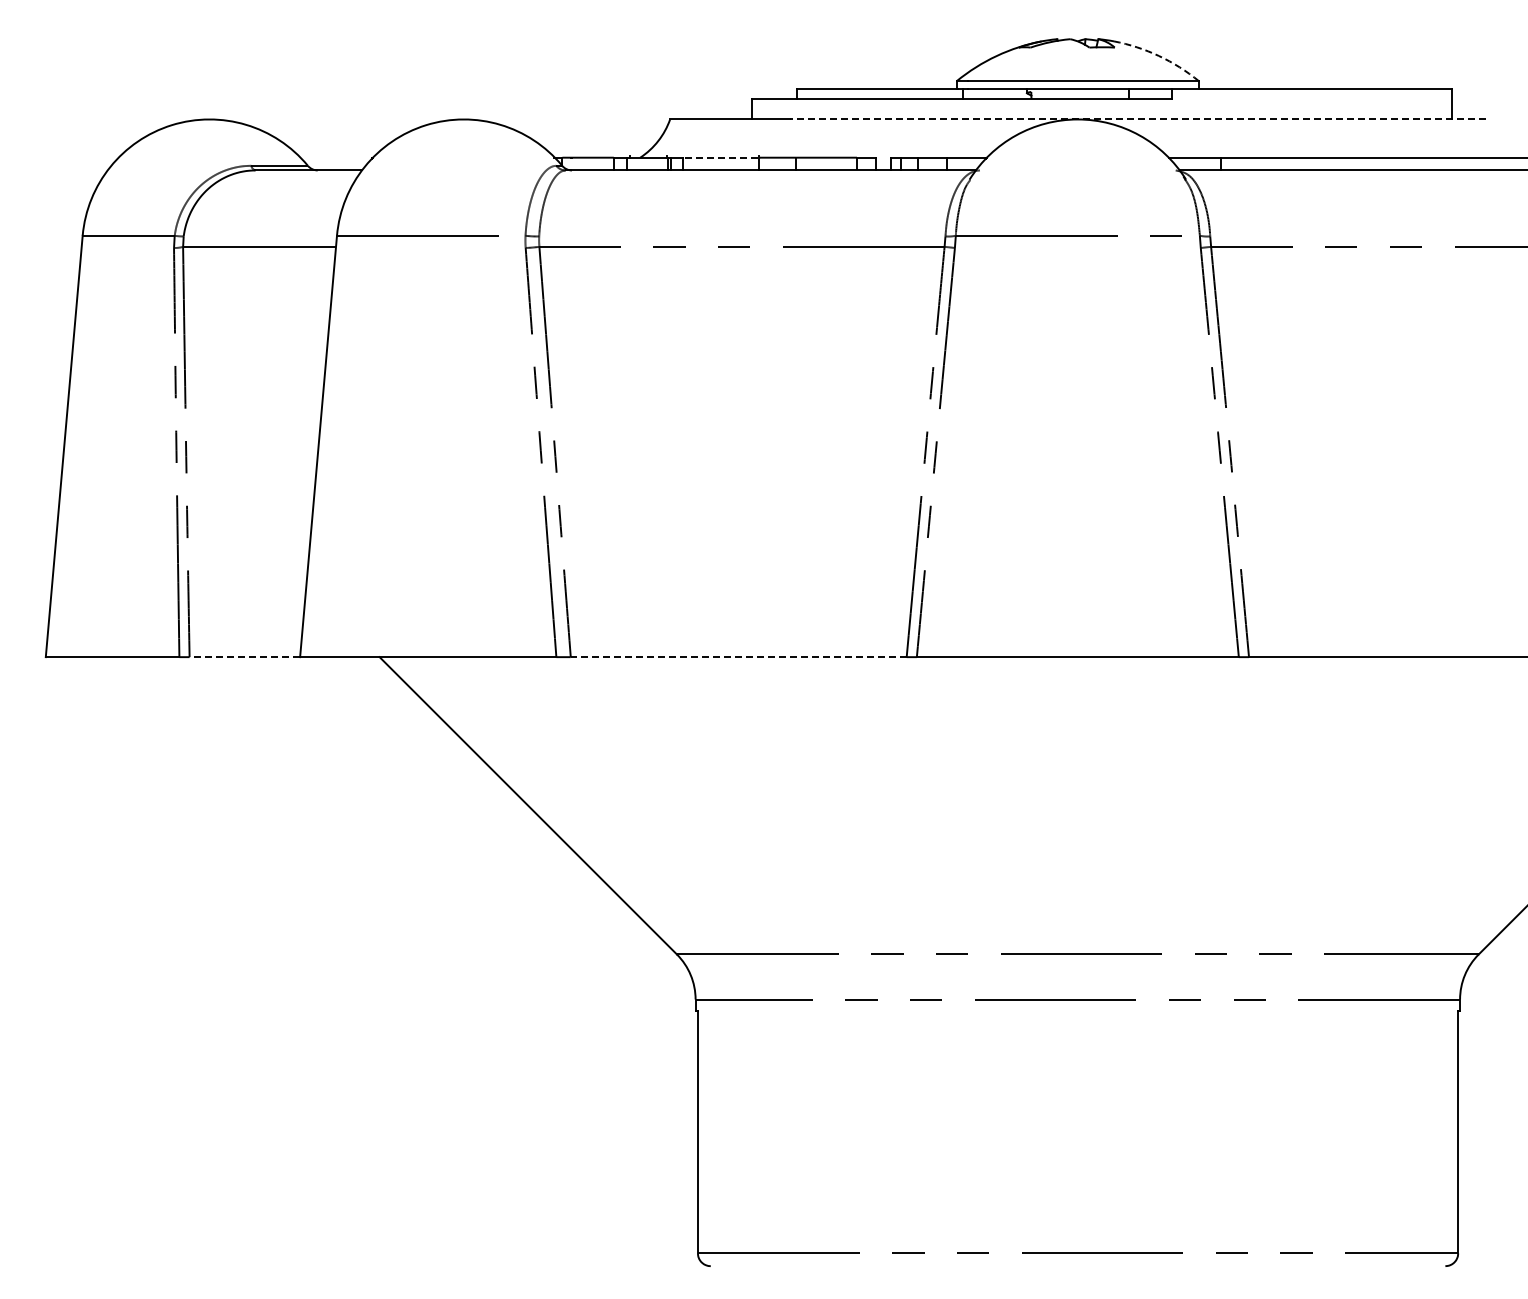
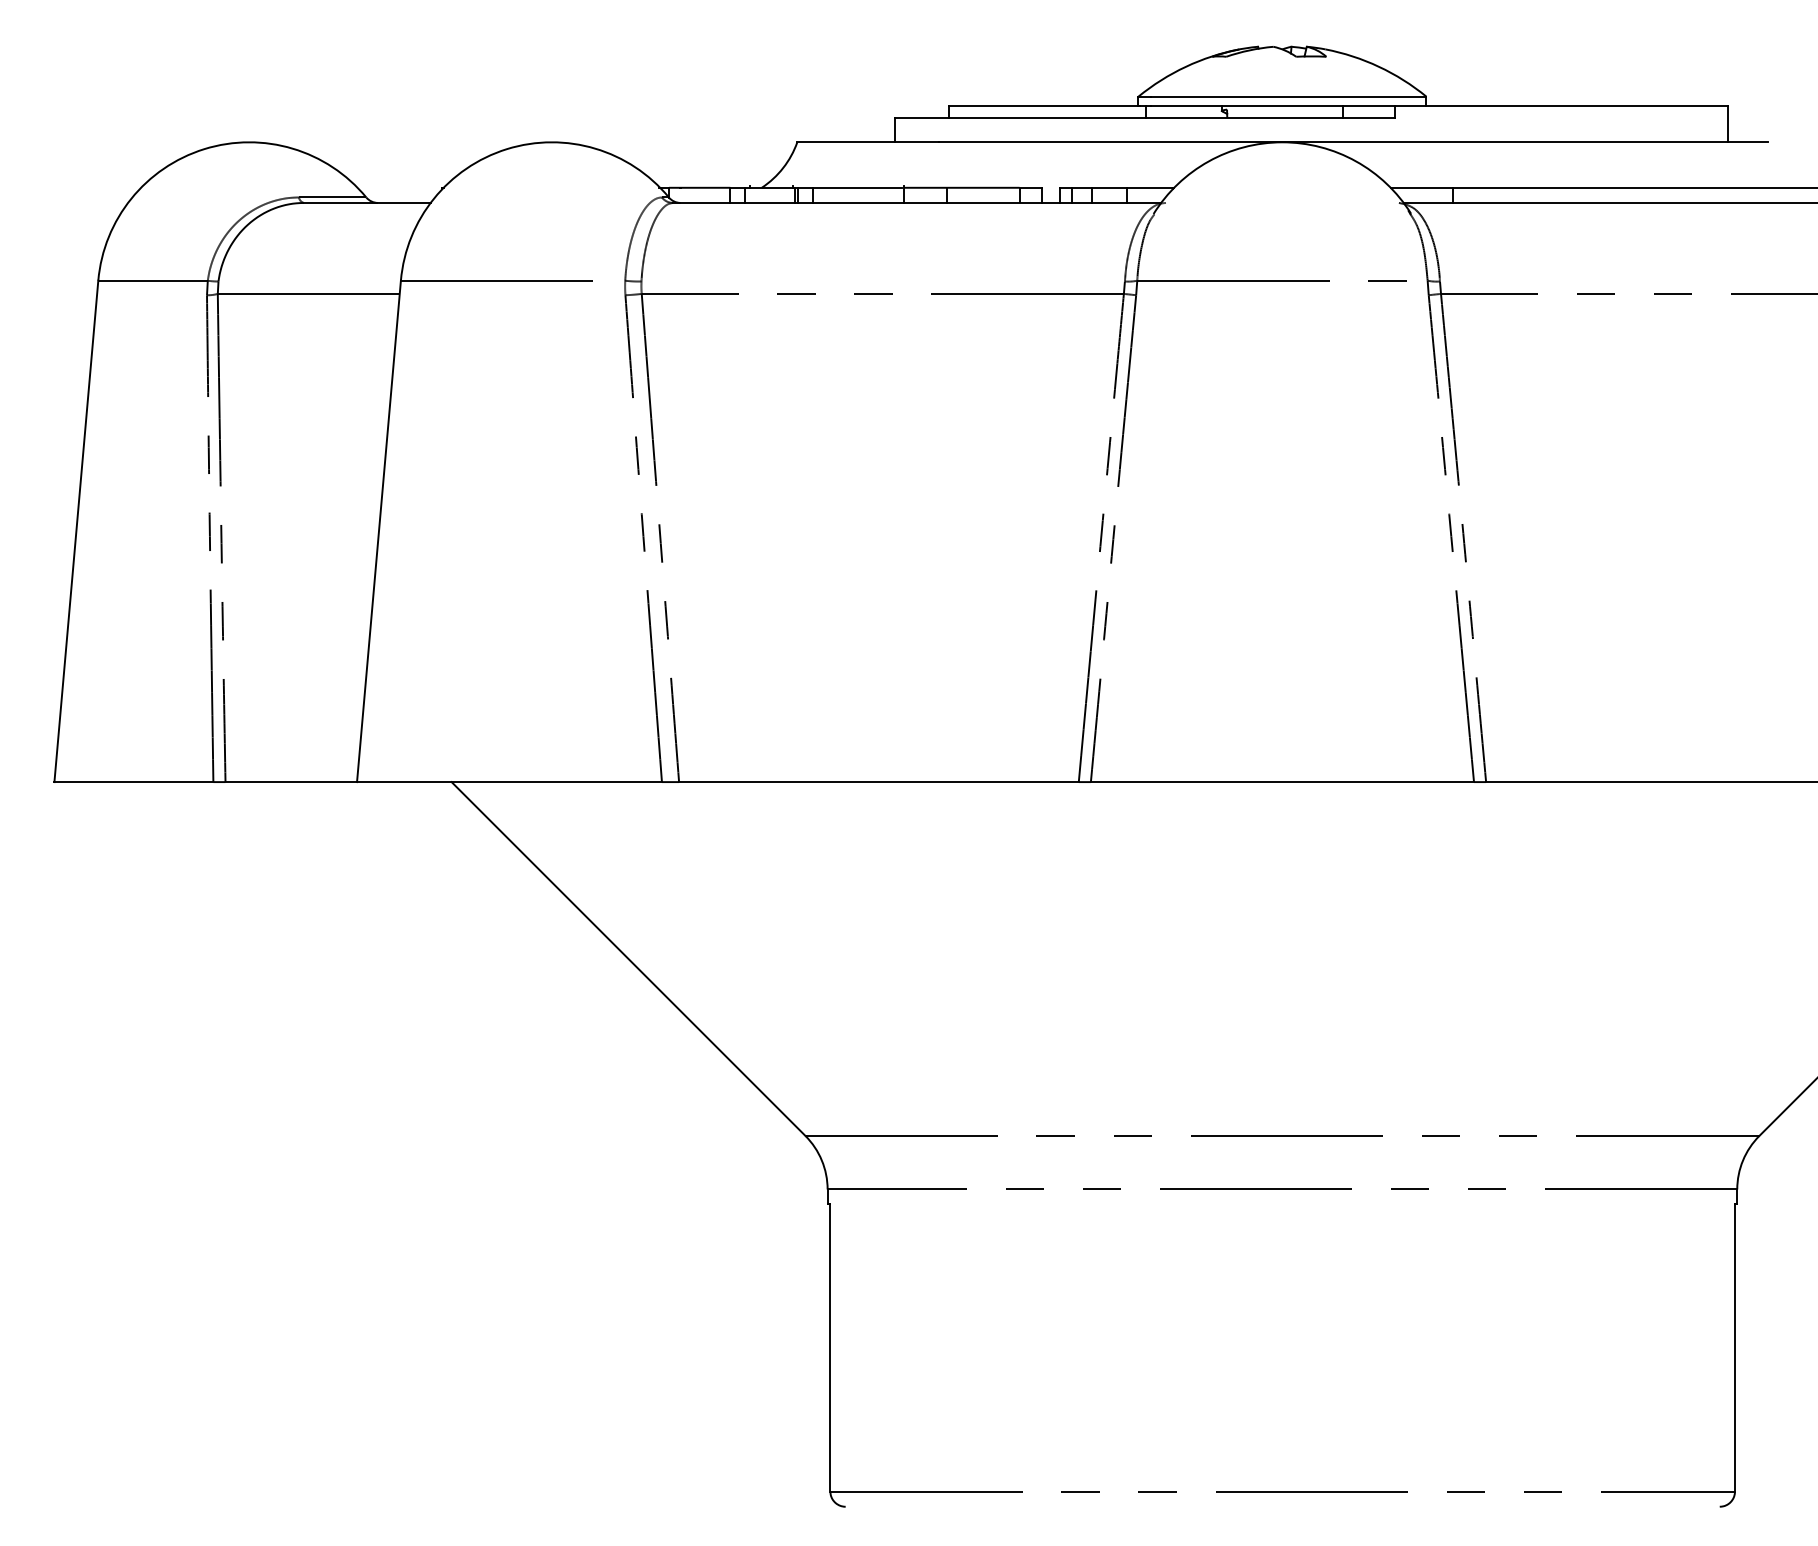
arc: (1158, 55) -> (1378, 66), dashed -> solid
line: (1137, 119) -> (1353, 142), dashed -> solid
line: (720, 157) -> (857, 187), dashed -> solid
line: (244, 657) -> (290, 782), dashed -> solid
line: (738, 657) -> (878, 782), dashed -> solid

